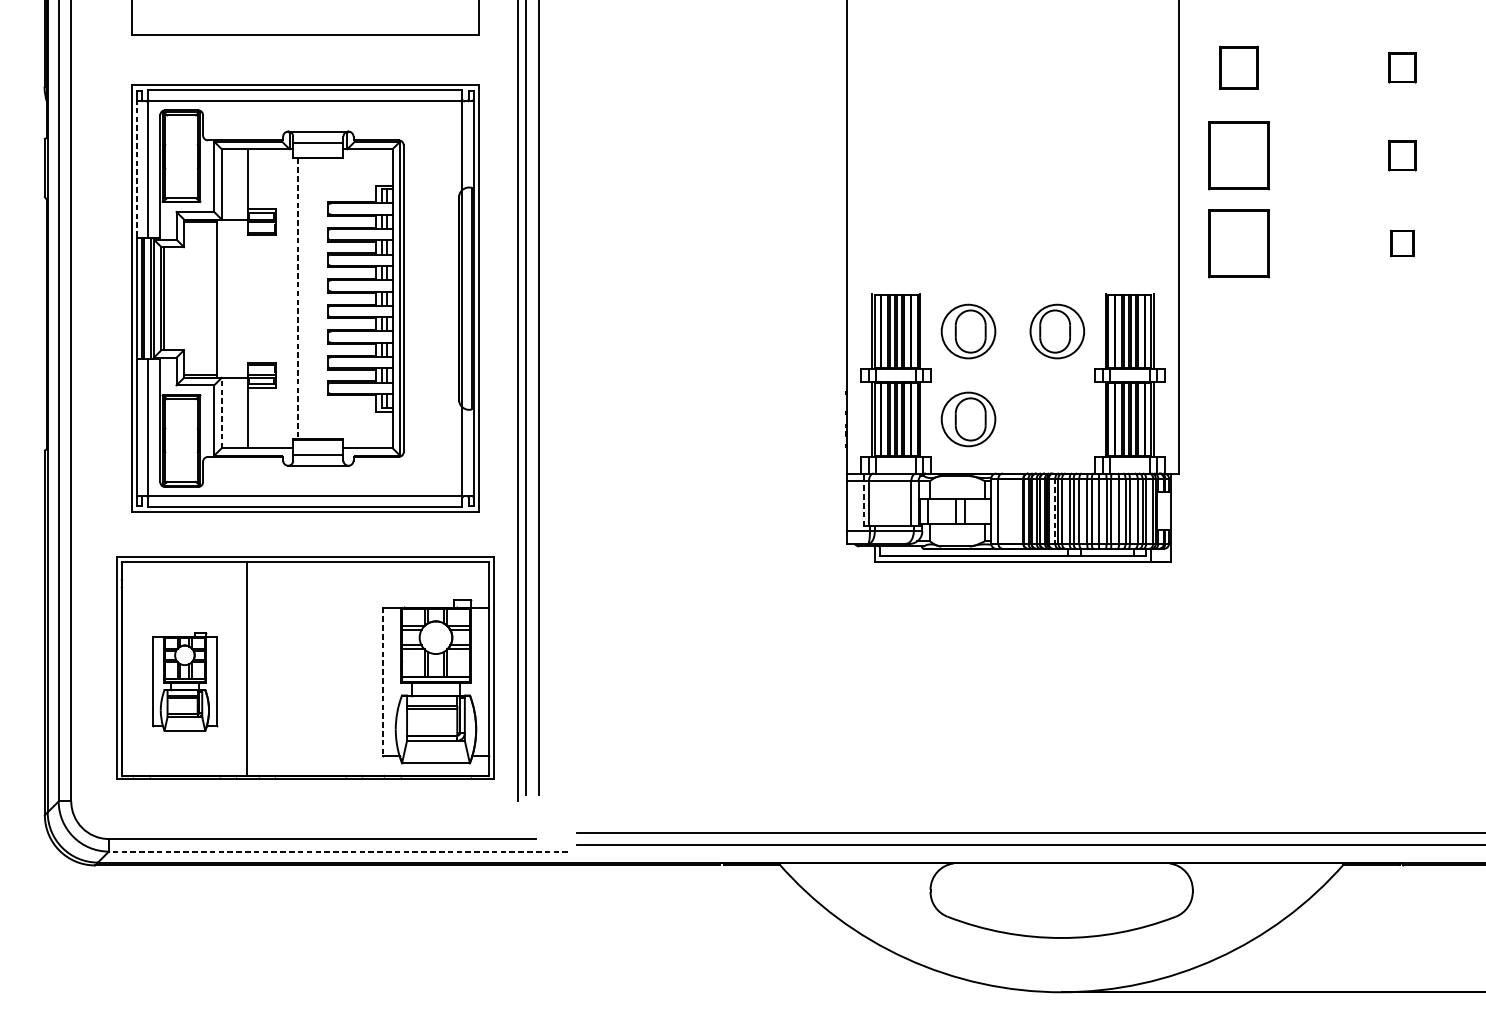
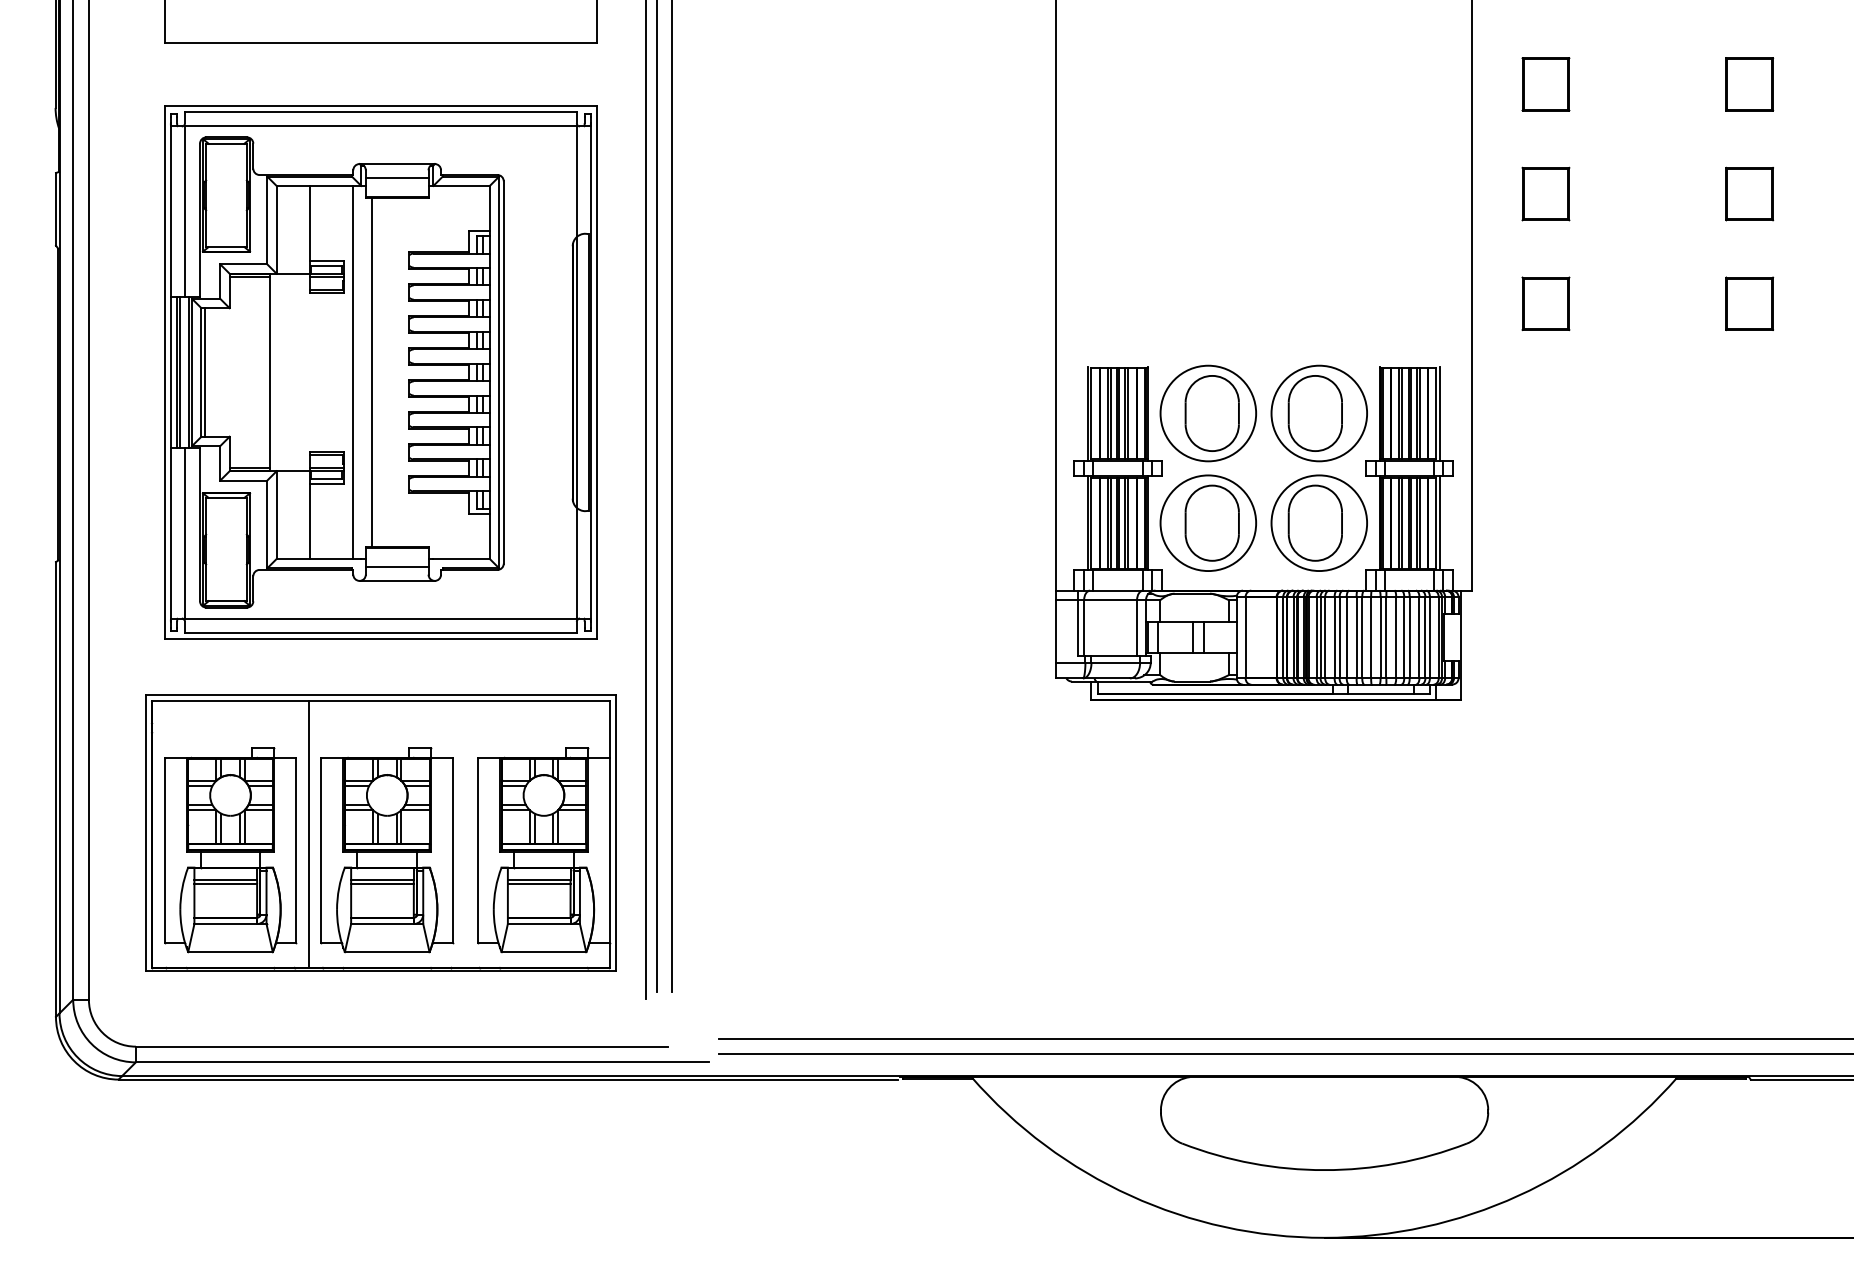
part: (1402, 67) -> (1749, 84), size x1.43
part: (1238, 155) -> (1545, 193), size x0.62
part: (1402, 155) -> (1749, 193), size x1.43
line: (136, 168) -> (170, 210), dashed -> solid
part: (1238, 243) -> (1545, 303), size x0.62
part: (1402, 243) -> (1749, 303), size x1.67
line: (283, 297) -> (353, 371), added
line: (298, 298) -> (372, 372), dashed -> solid
part: (968, 331) -> (1208, 413), size x1.43
part: (1056, 331) -> (1318, 413), size x1.43
line: (221, 413) -> (276, 515), dashed -> solid
part: (968, 418) -> (1208, 522), size x1.43
part: (1056, 418) -> (1318, 522), added
line: (864, 503) -> (1078, 627), dashed -> solid
line: (1055, 511) -> (1316, 637), dashed -> solid
part: (184, 681) -> (230, 850), size x1.67
part: (310, 681) -> (387, 850), added
line: (383, 681) -> (478, 850), dashed -> solid
line: (337, 851) -> (421, 1062), dashed -> solid

